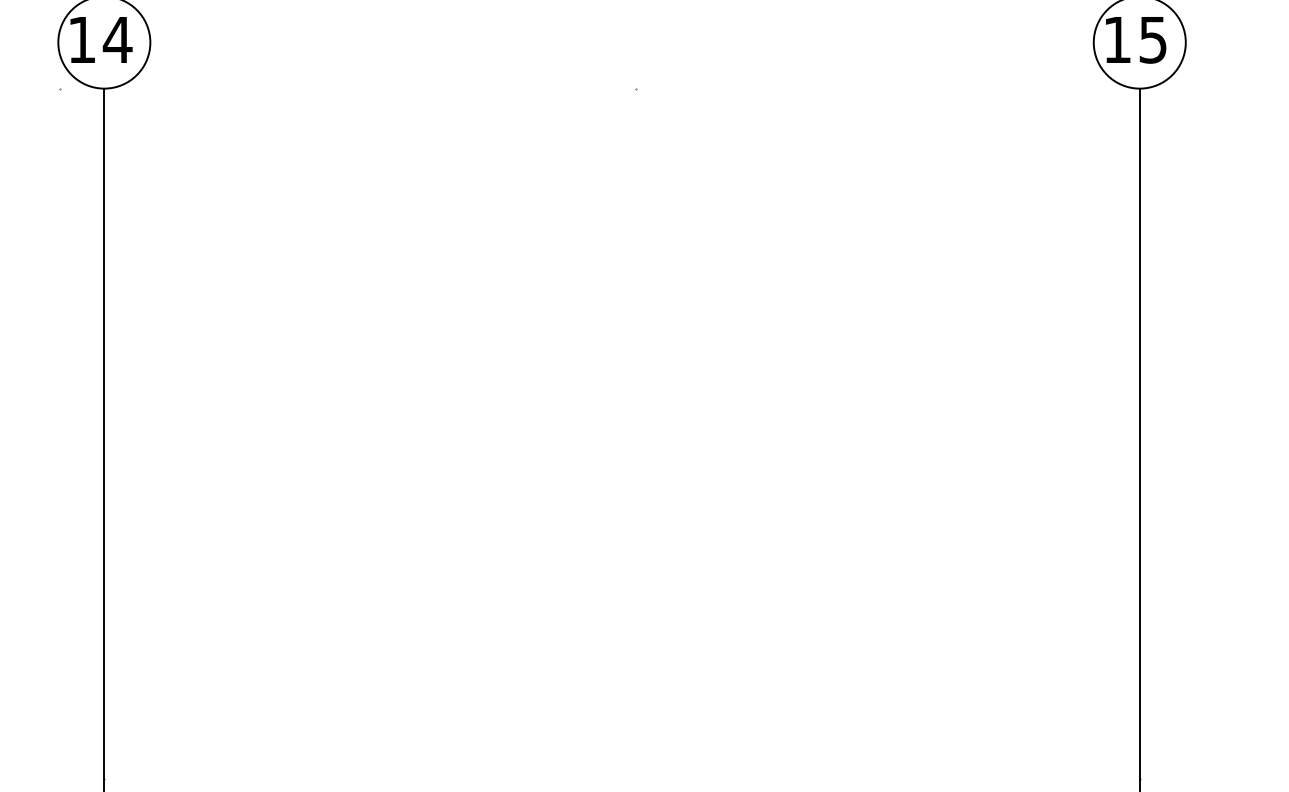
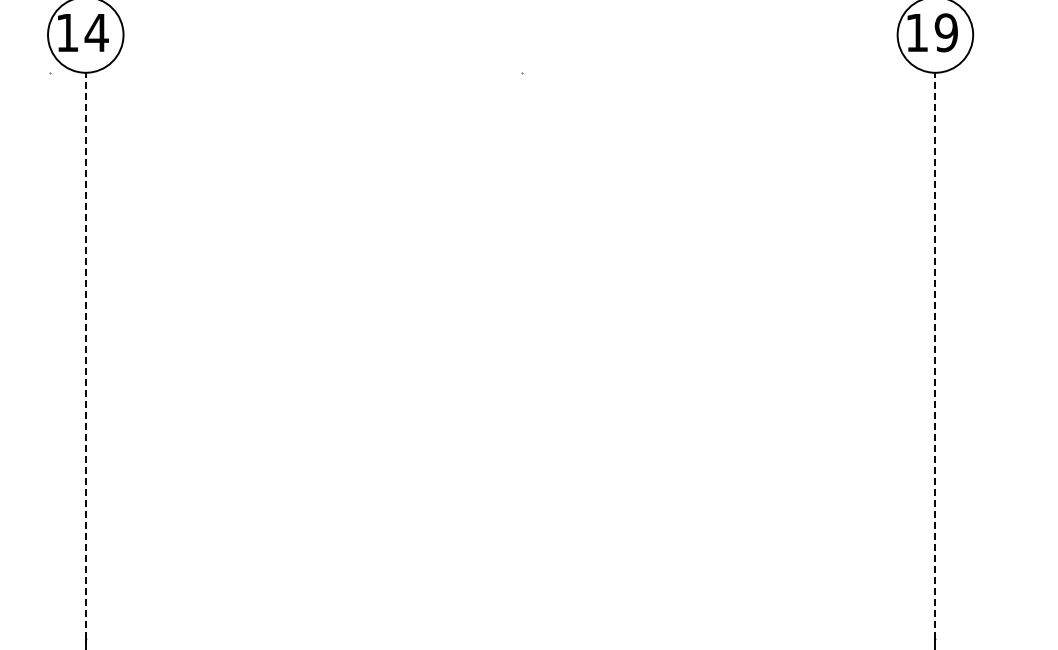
text: (1152, 39) -> (945, 32), 15 -> 19
line: (104, 433) -> (85, 355), solid -> dashed
line: (1139, 433) -> (935, 355), solid -> dashed

